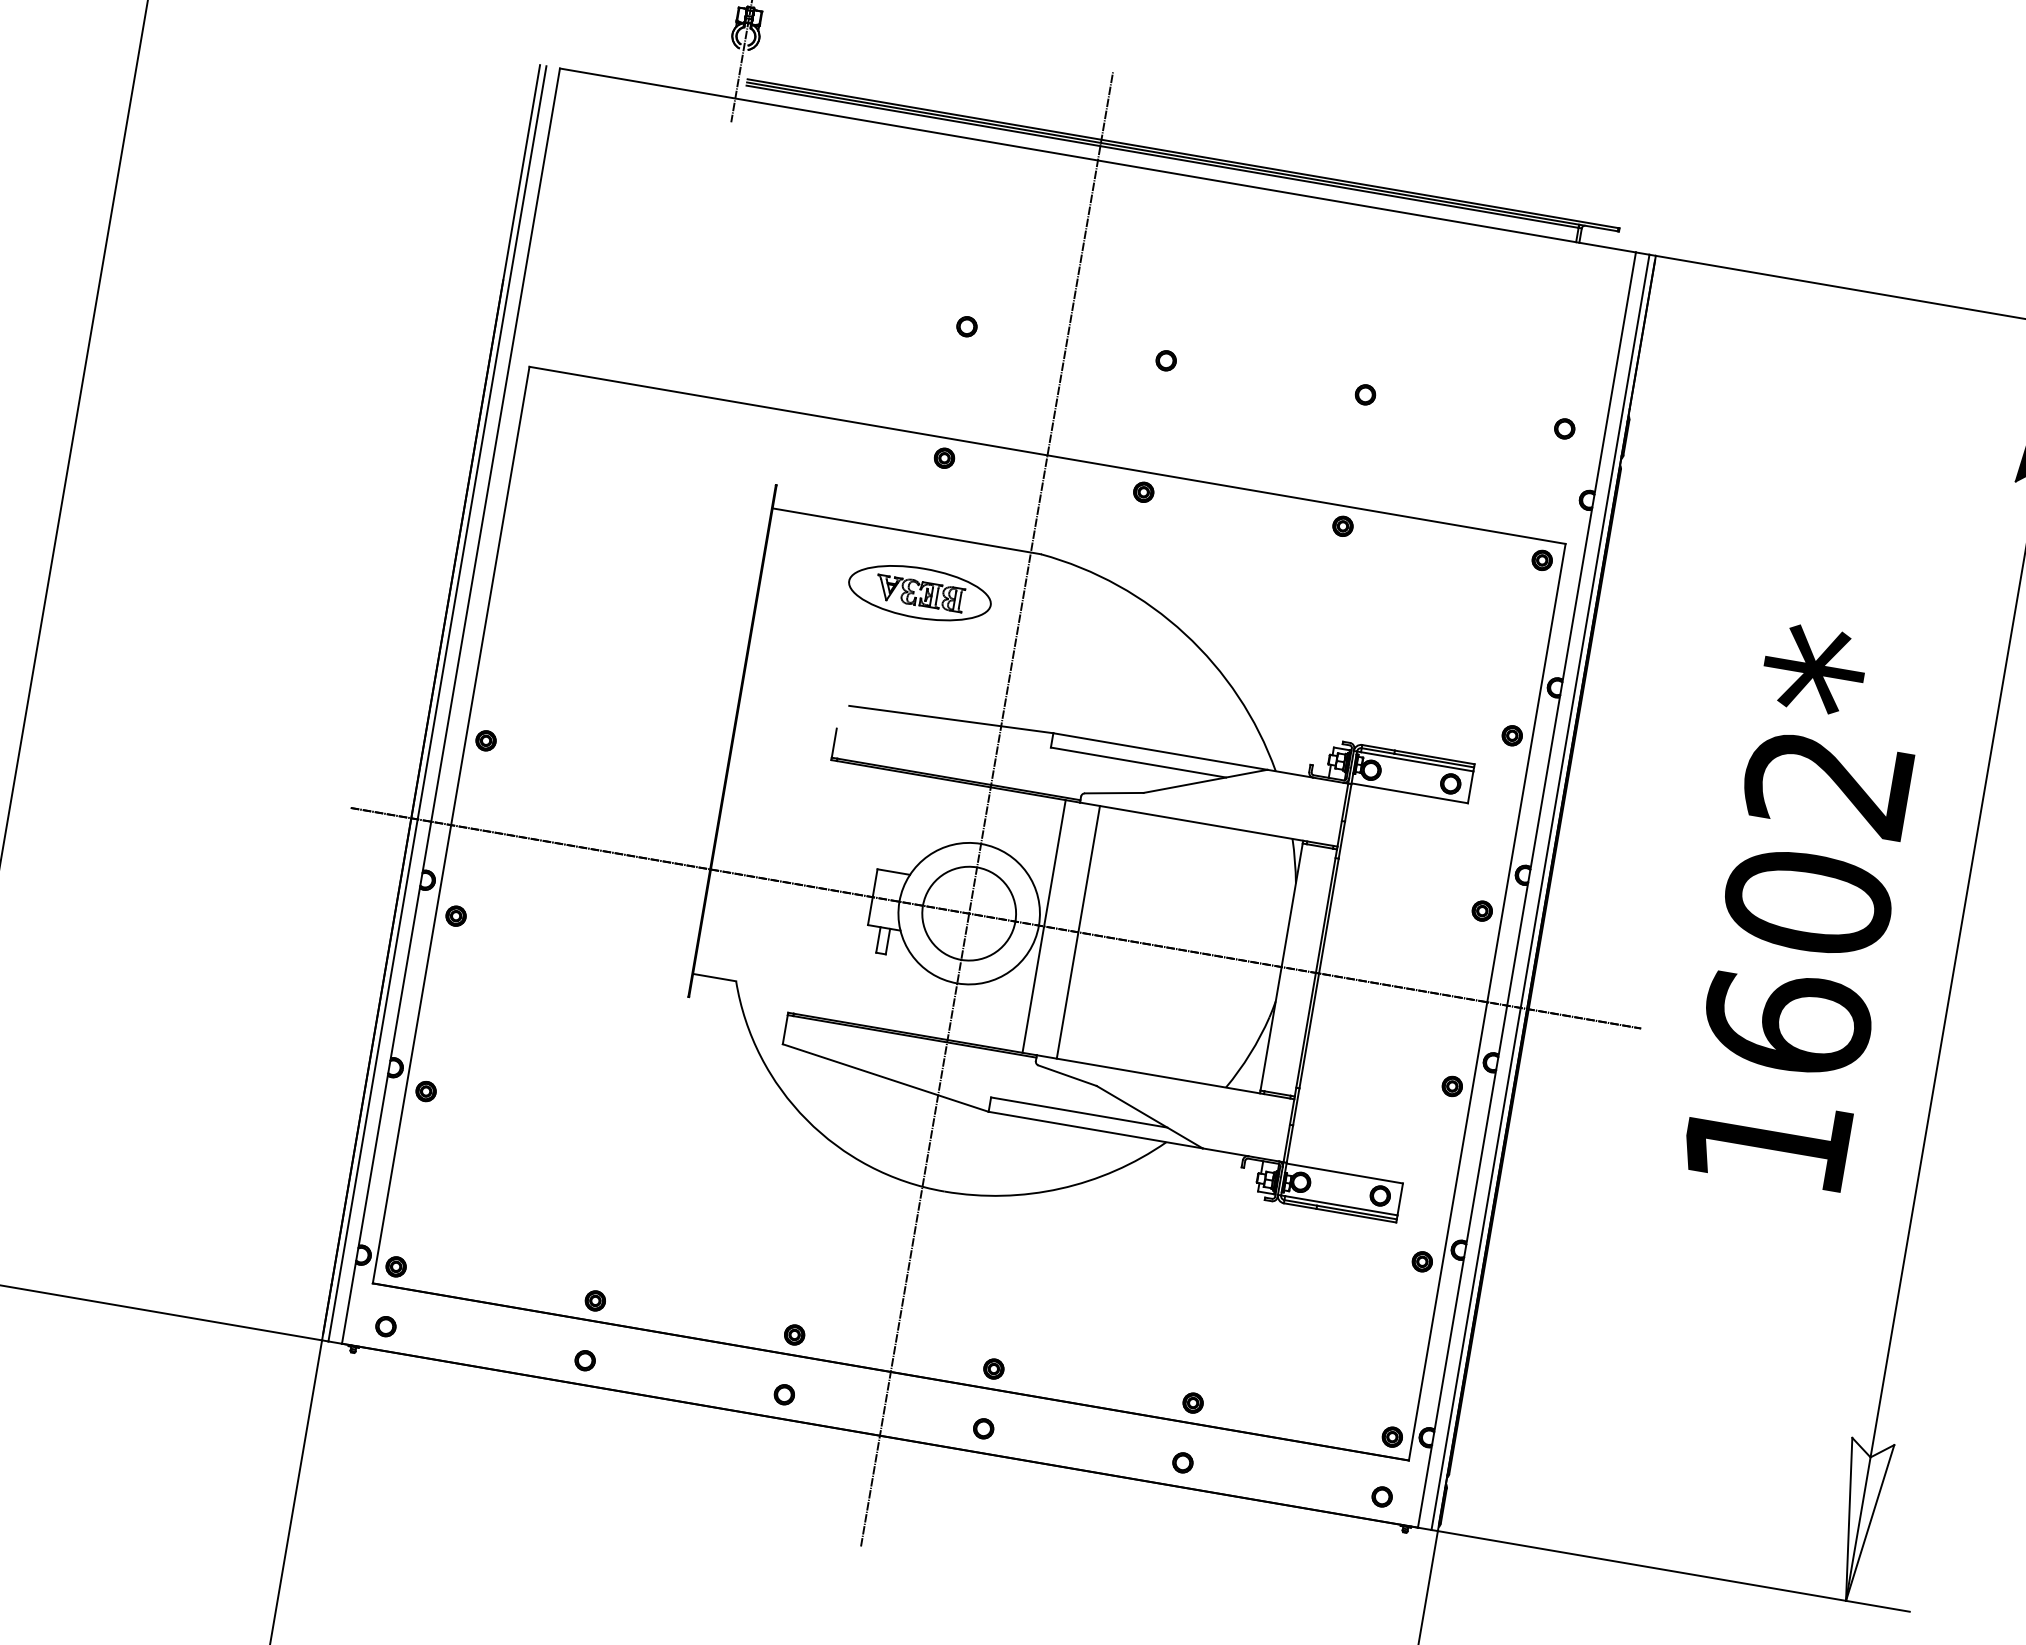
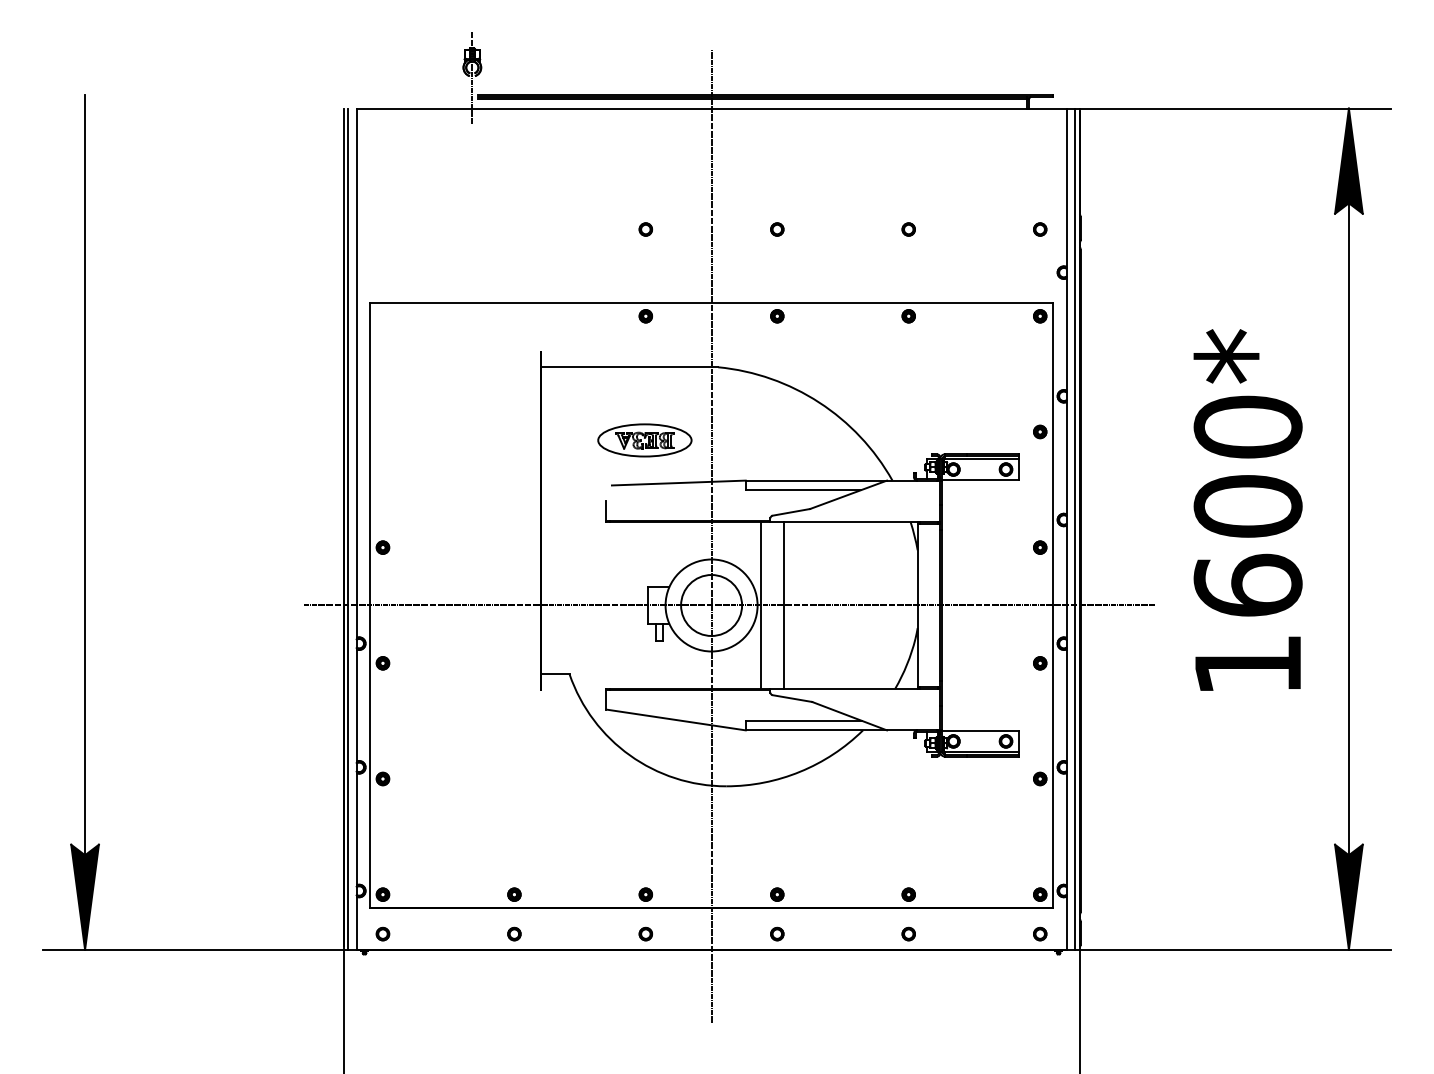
part: (919, 593) -> (644, 440), moved
text: (1827, 781) -> (1247, 426), 1602* -> 1600*
fill: (1859, 1519) -> (1348, 896), added

